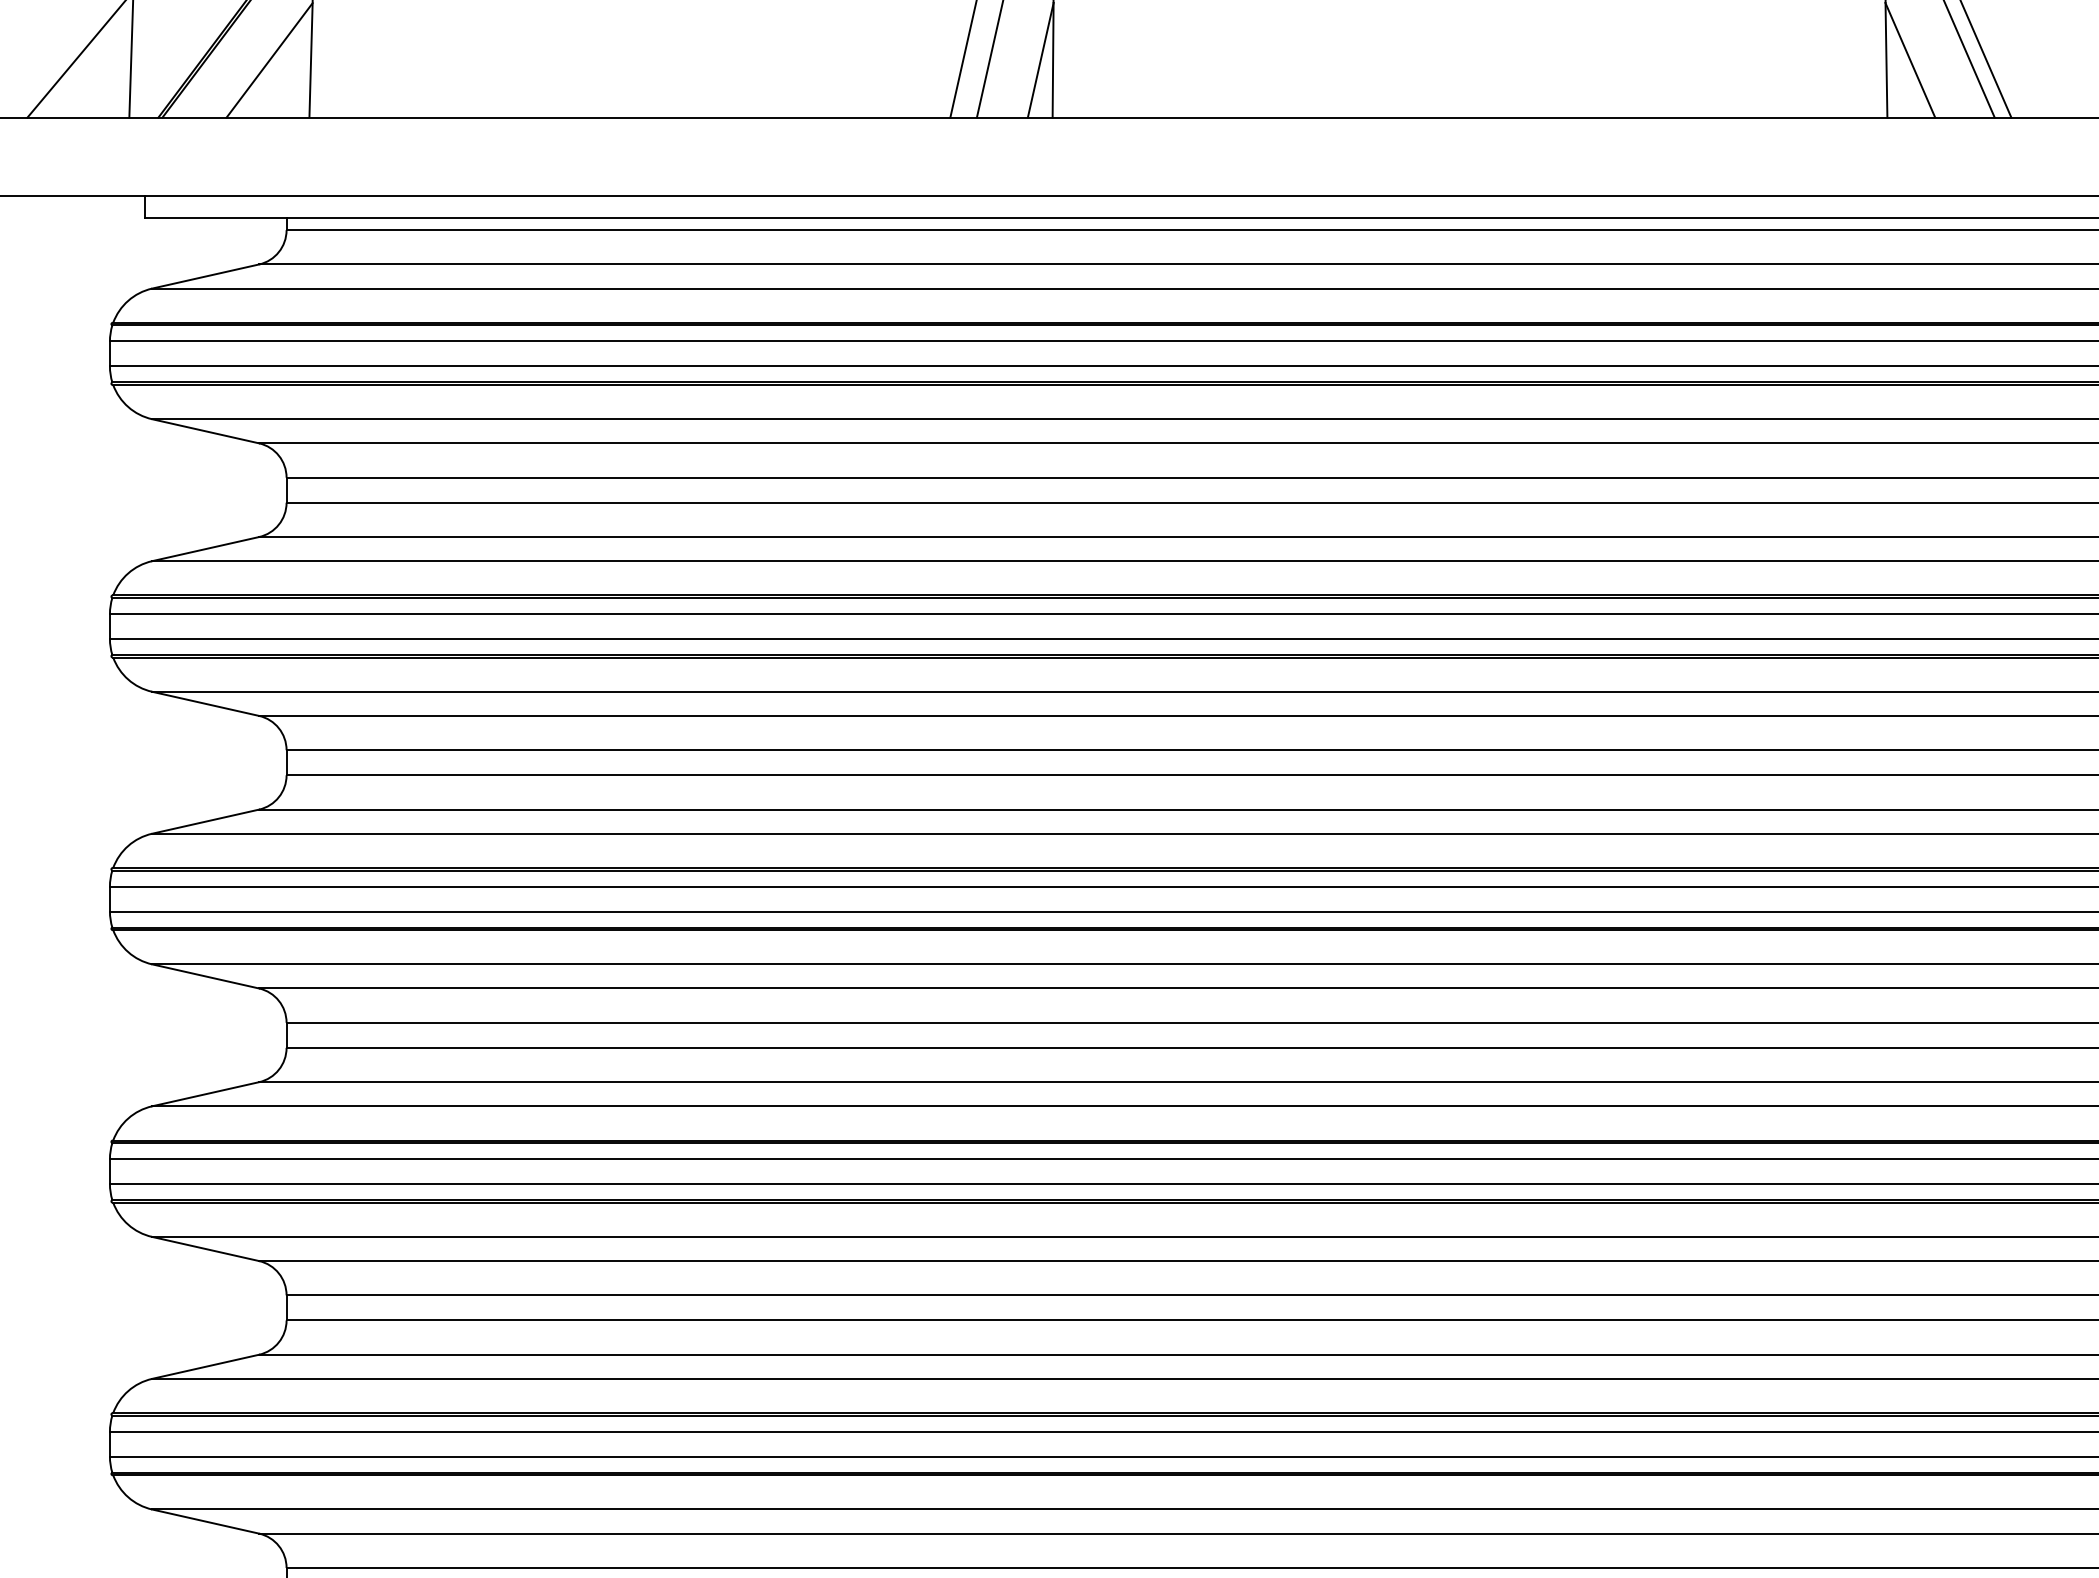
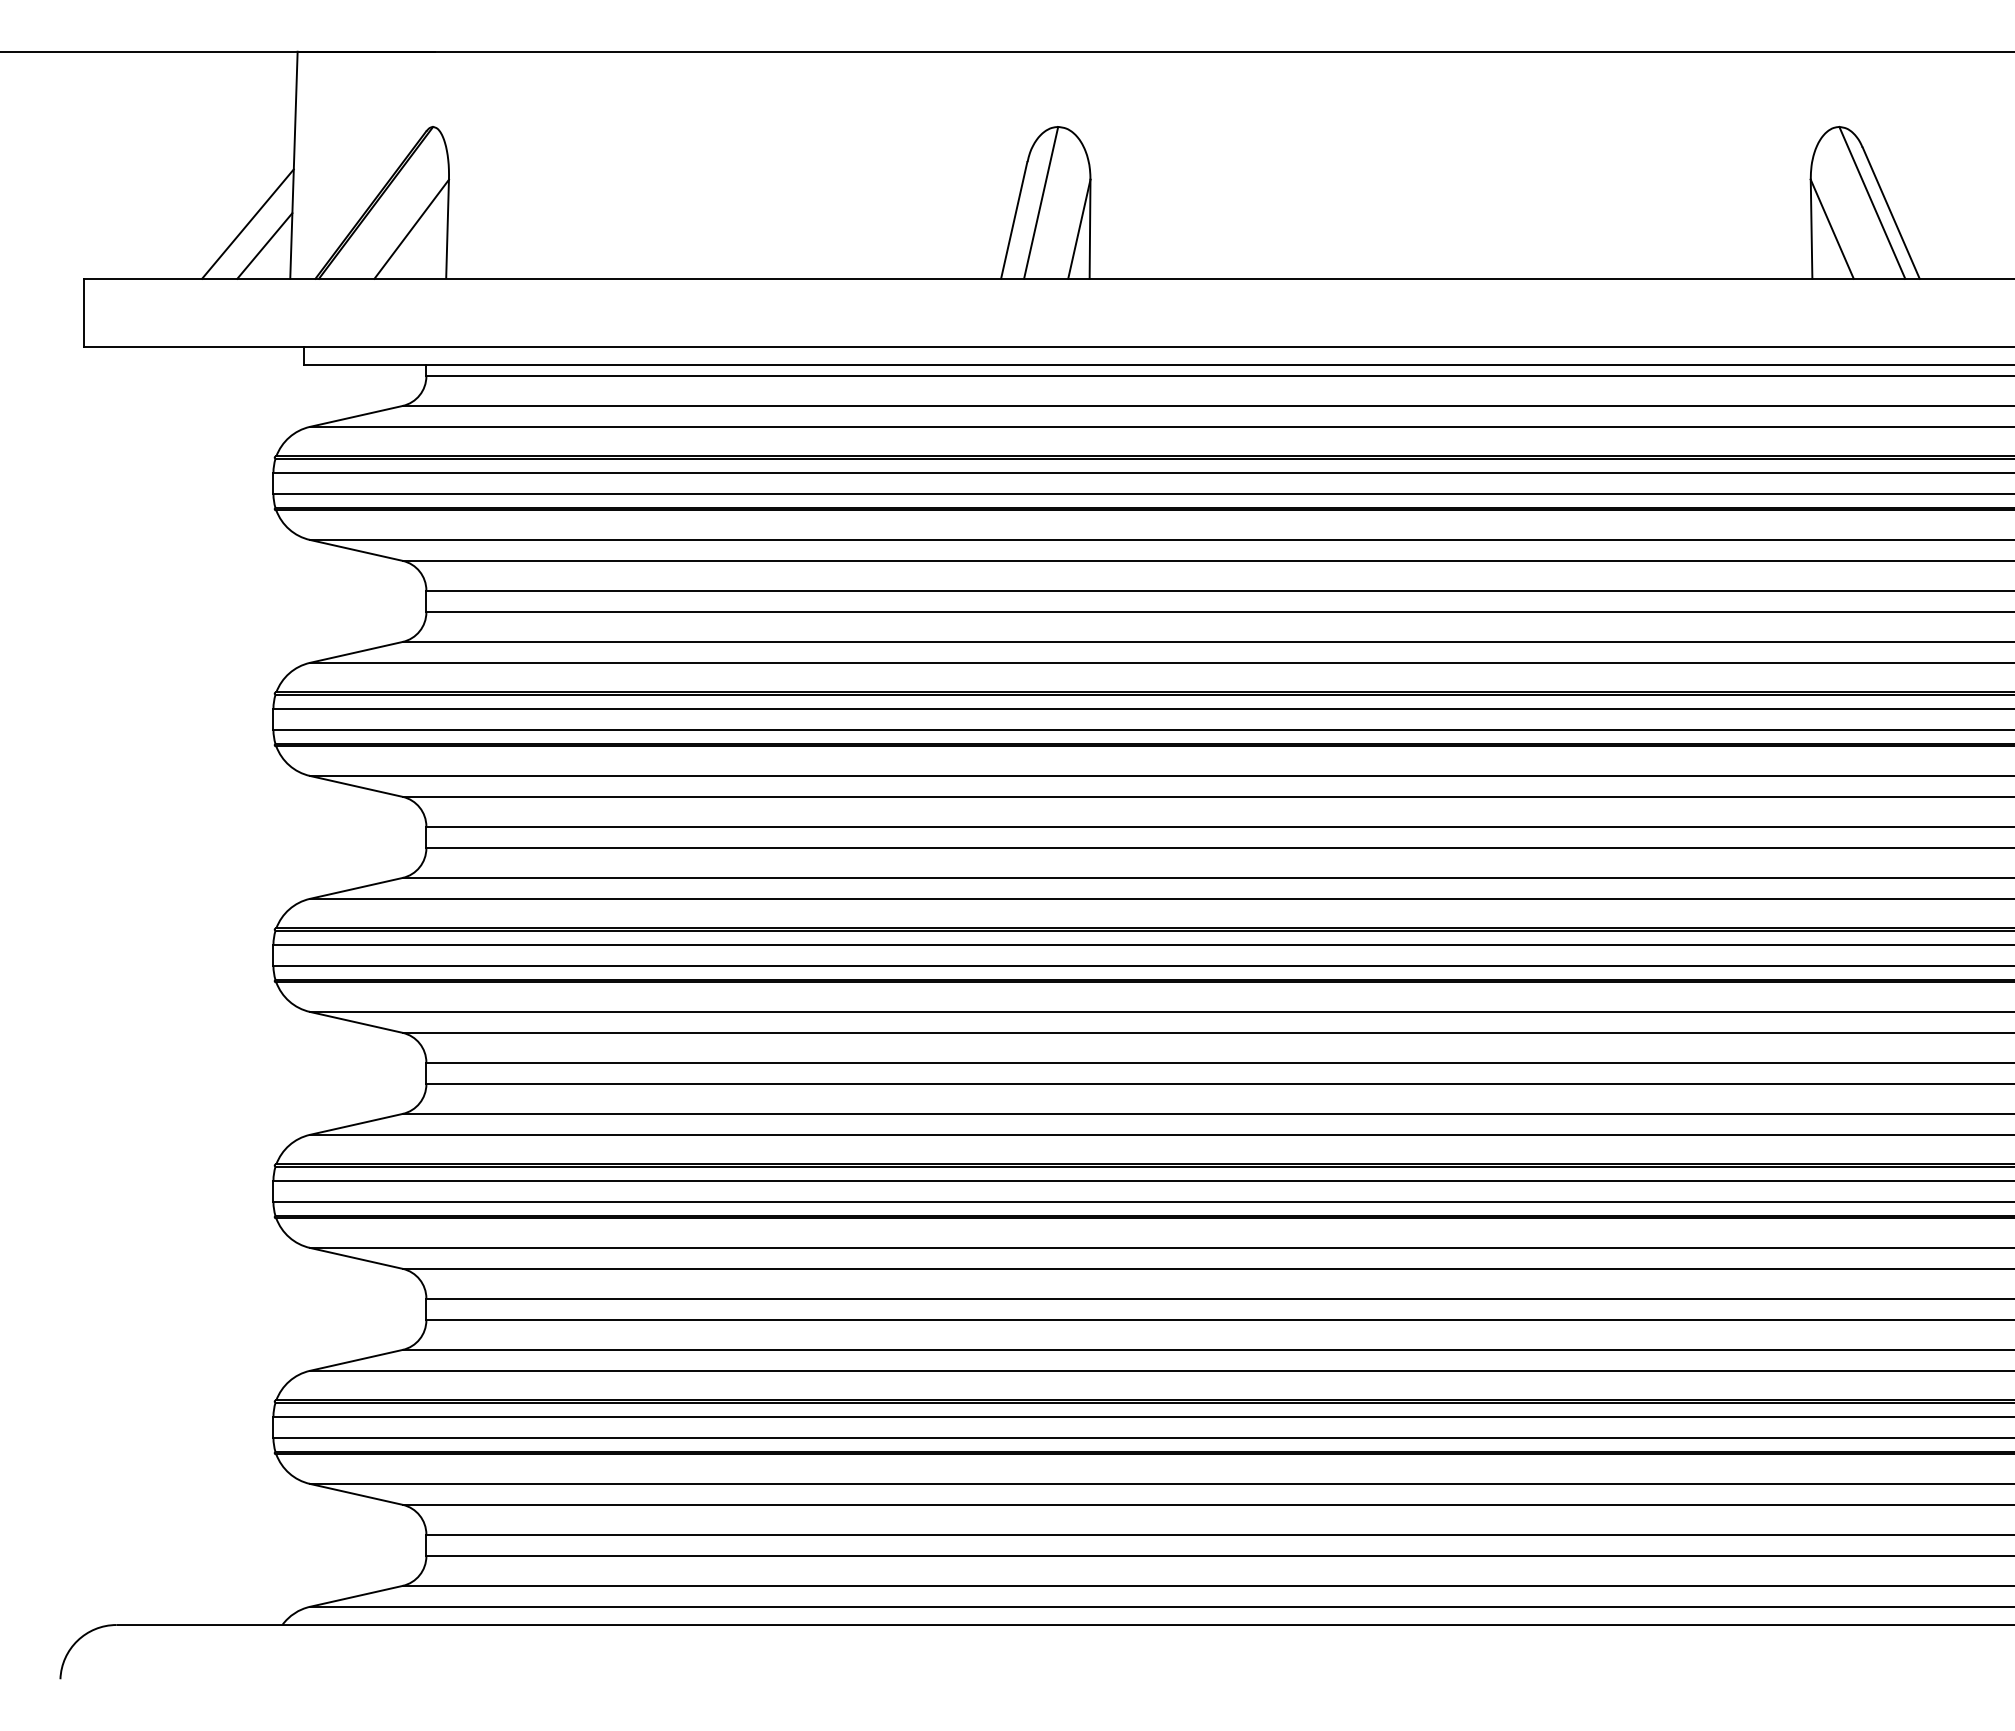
line: (99, 79) -> (264, 245), added

